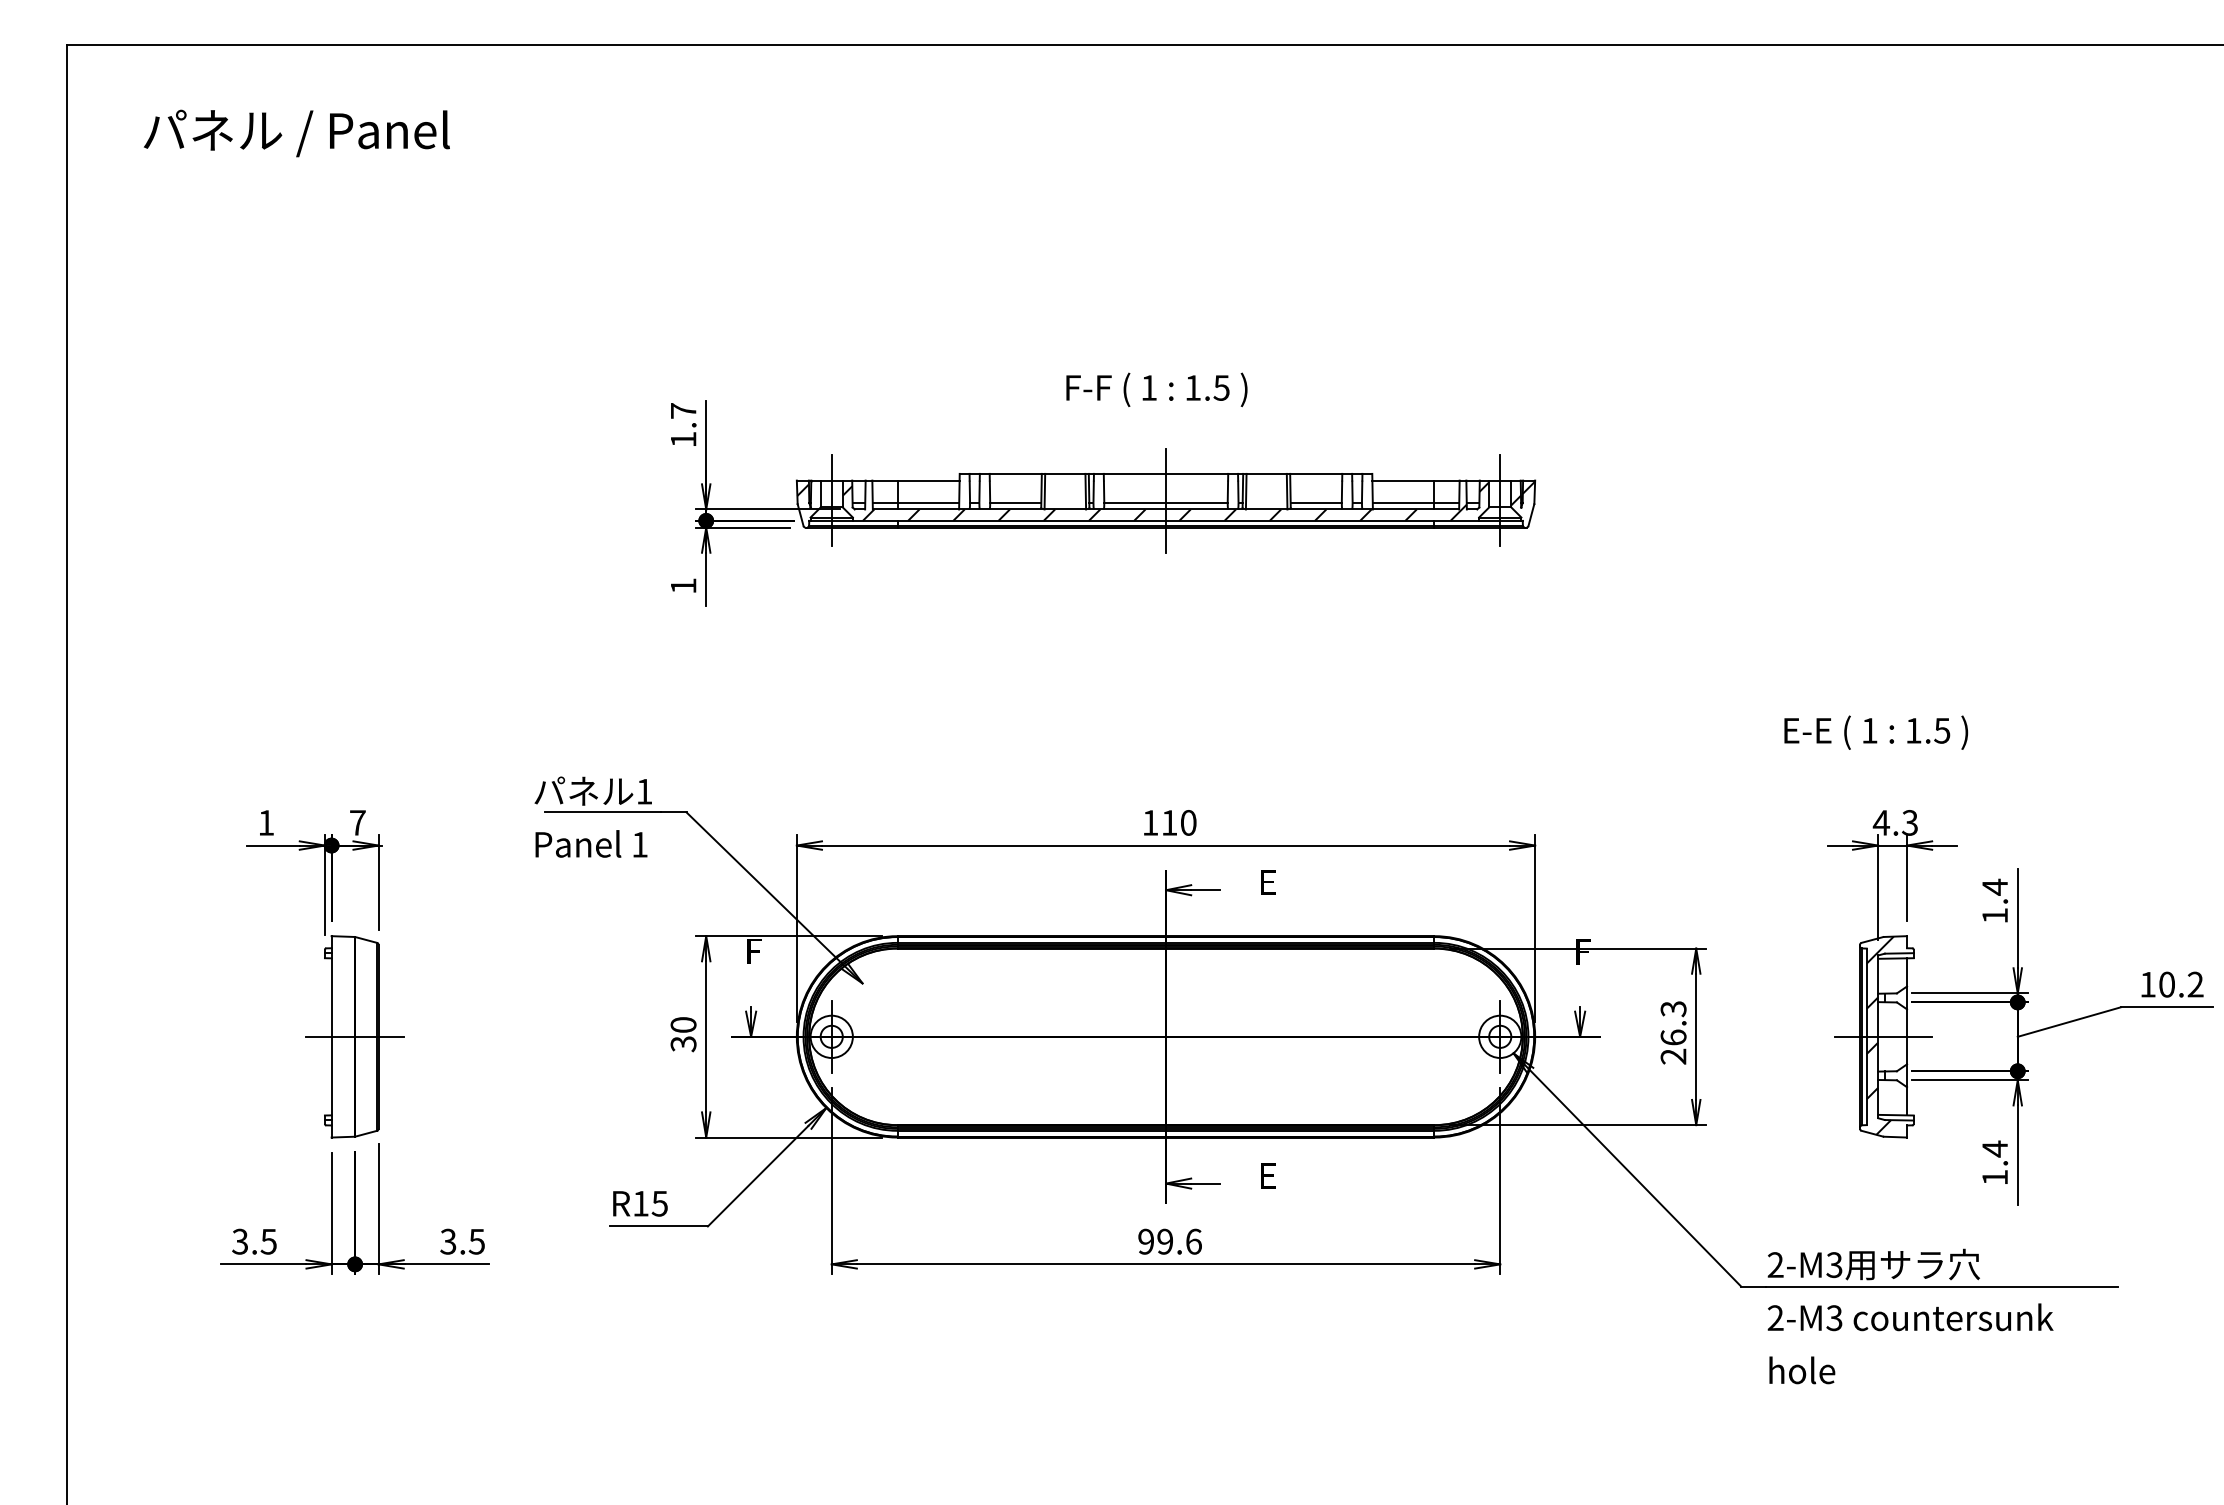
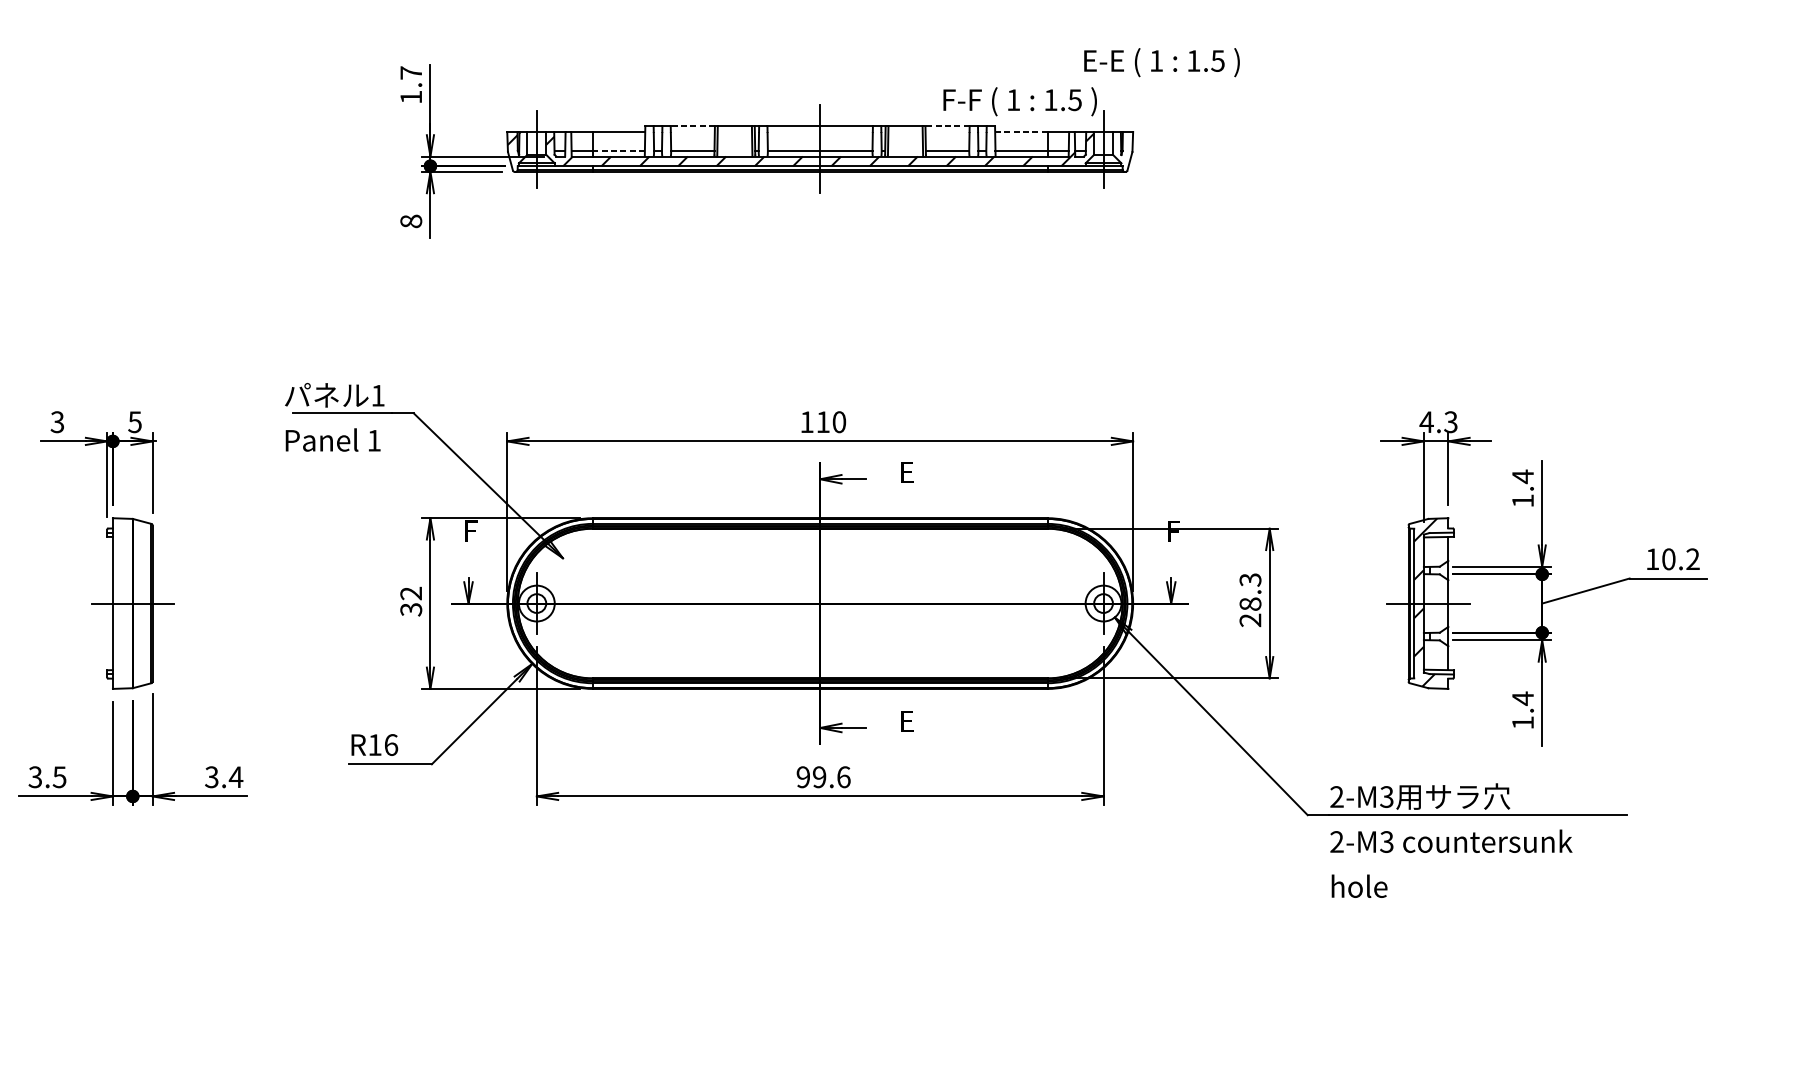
text: (1156, 389) -> (1019, 101), moved
line: (1015, 473) -> (692, 126), solid -> dashed
line: (1315, 473) -> (946, 126), solid -> dashed
line: (1403, 480) -> (1021, 131), solid -> dashed
hatch: (1523, 493) -> (1123, 142), removed
line: (928, 502) -> (618, 150), solid -> dashed
text: (683, 585) -> (411, 220), 1 -> 8
text: (1876, 732) -> (1162, 62), moved
text: (265, 822) -> (56, 421), 1 -> 3
text: (357, 822) -> (134, 421), 7 -> 5
text: (683, 1024) -> (411, 593), 30 -> 32
text: (1673, 1037) -> (1250, 604), 26.3 -> 28.3
text: (659, 1203) -> (390, 744), R15 -> R16
text: (476, 1241) -> (235, 777), 3.5 -> 3.4

